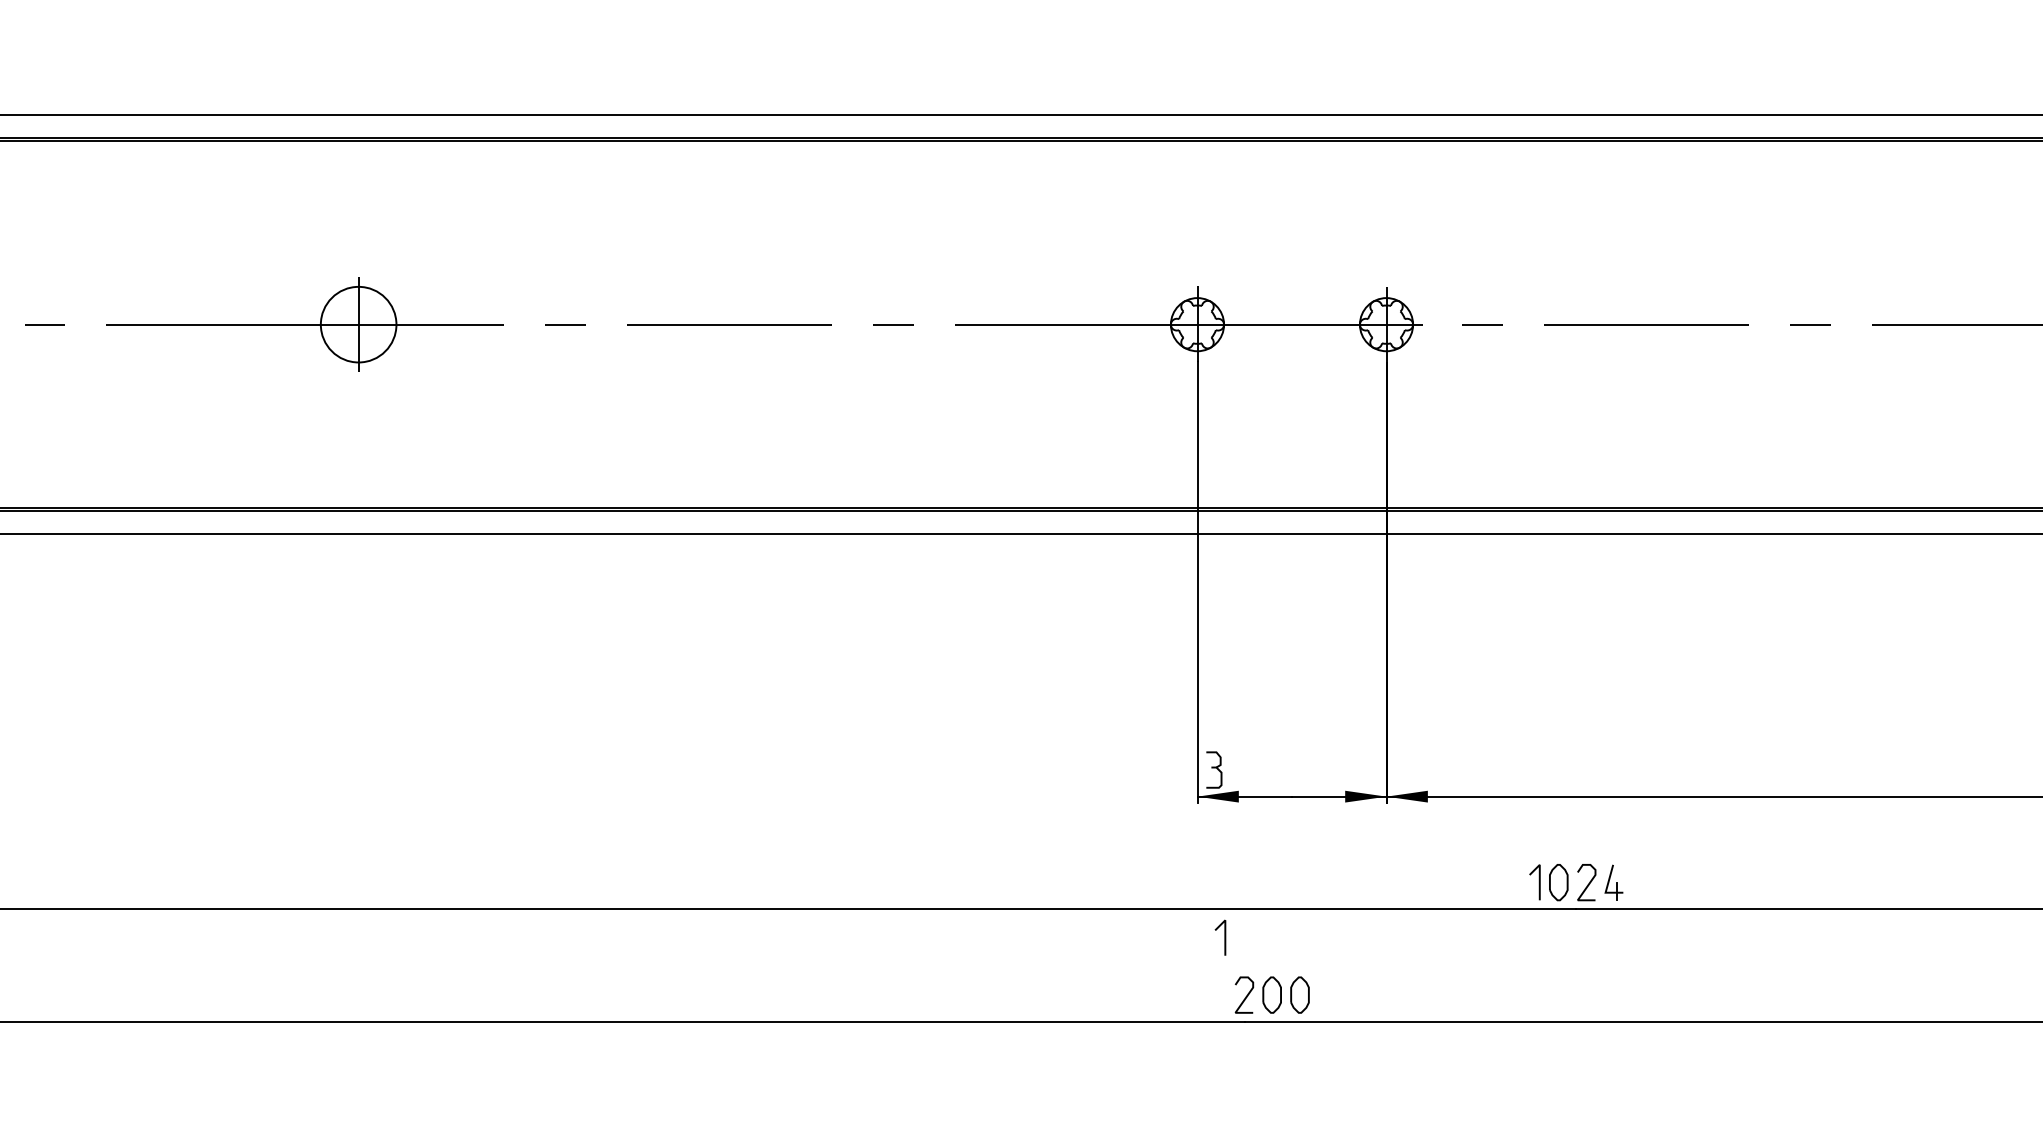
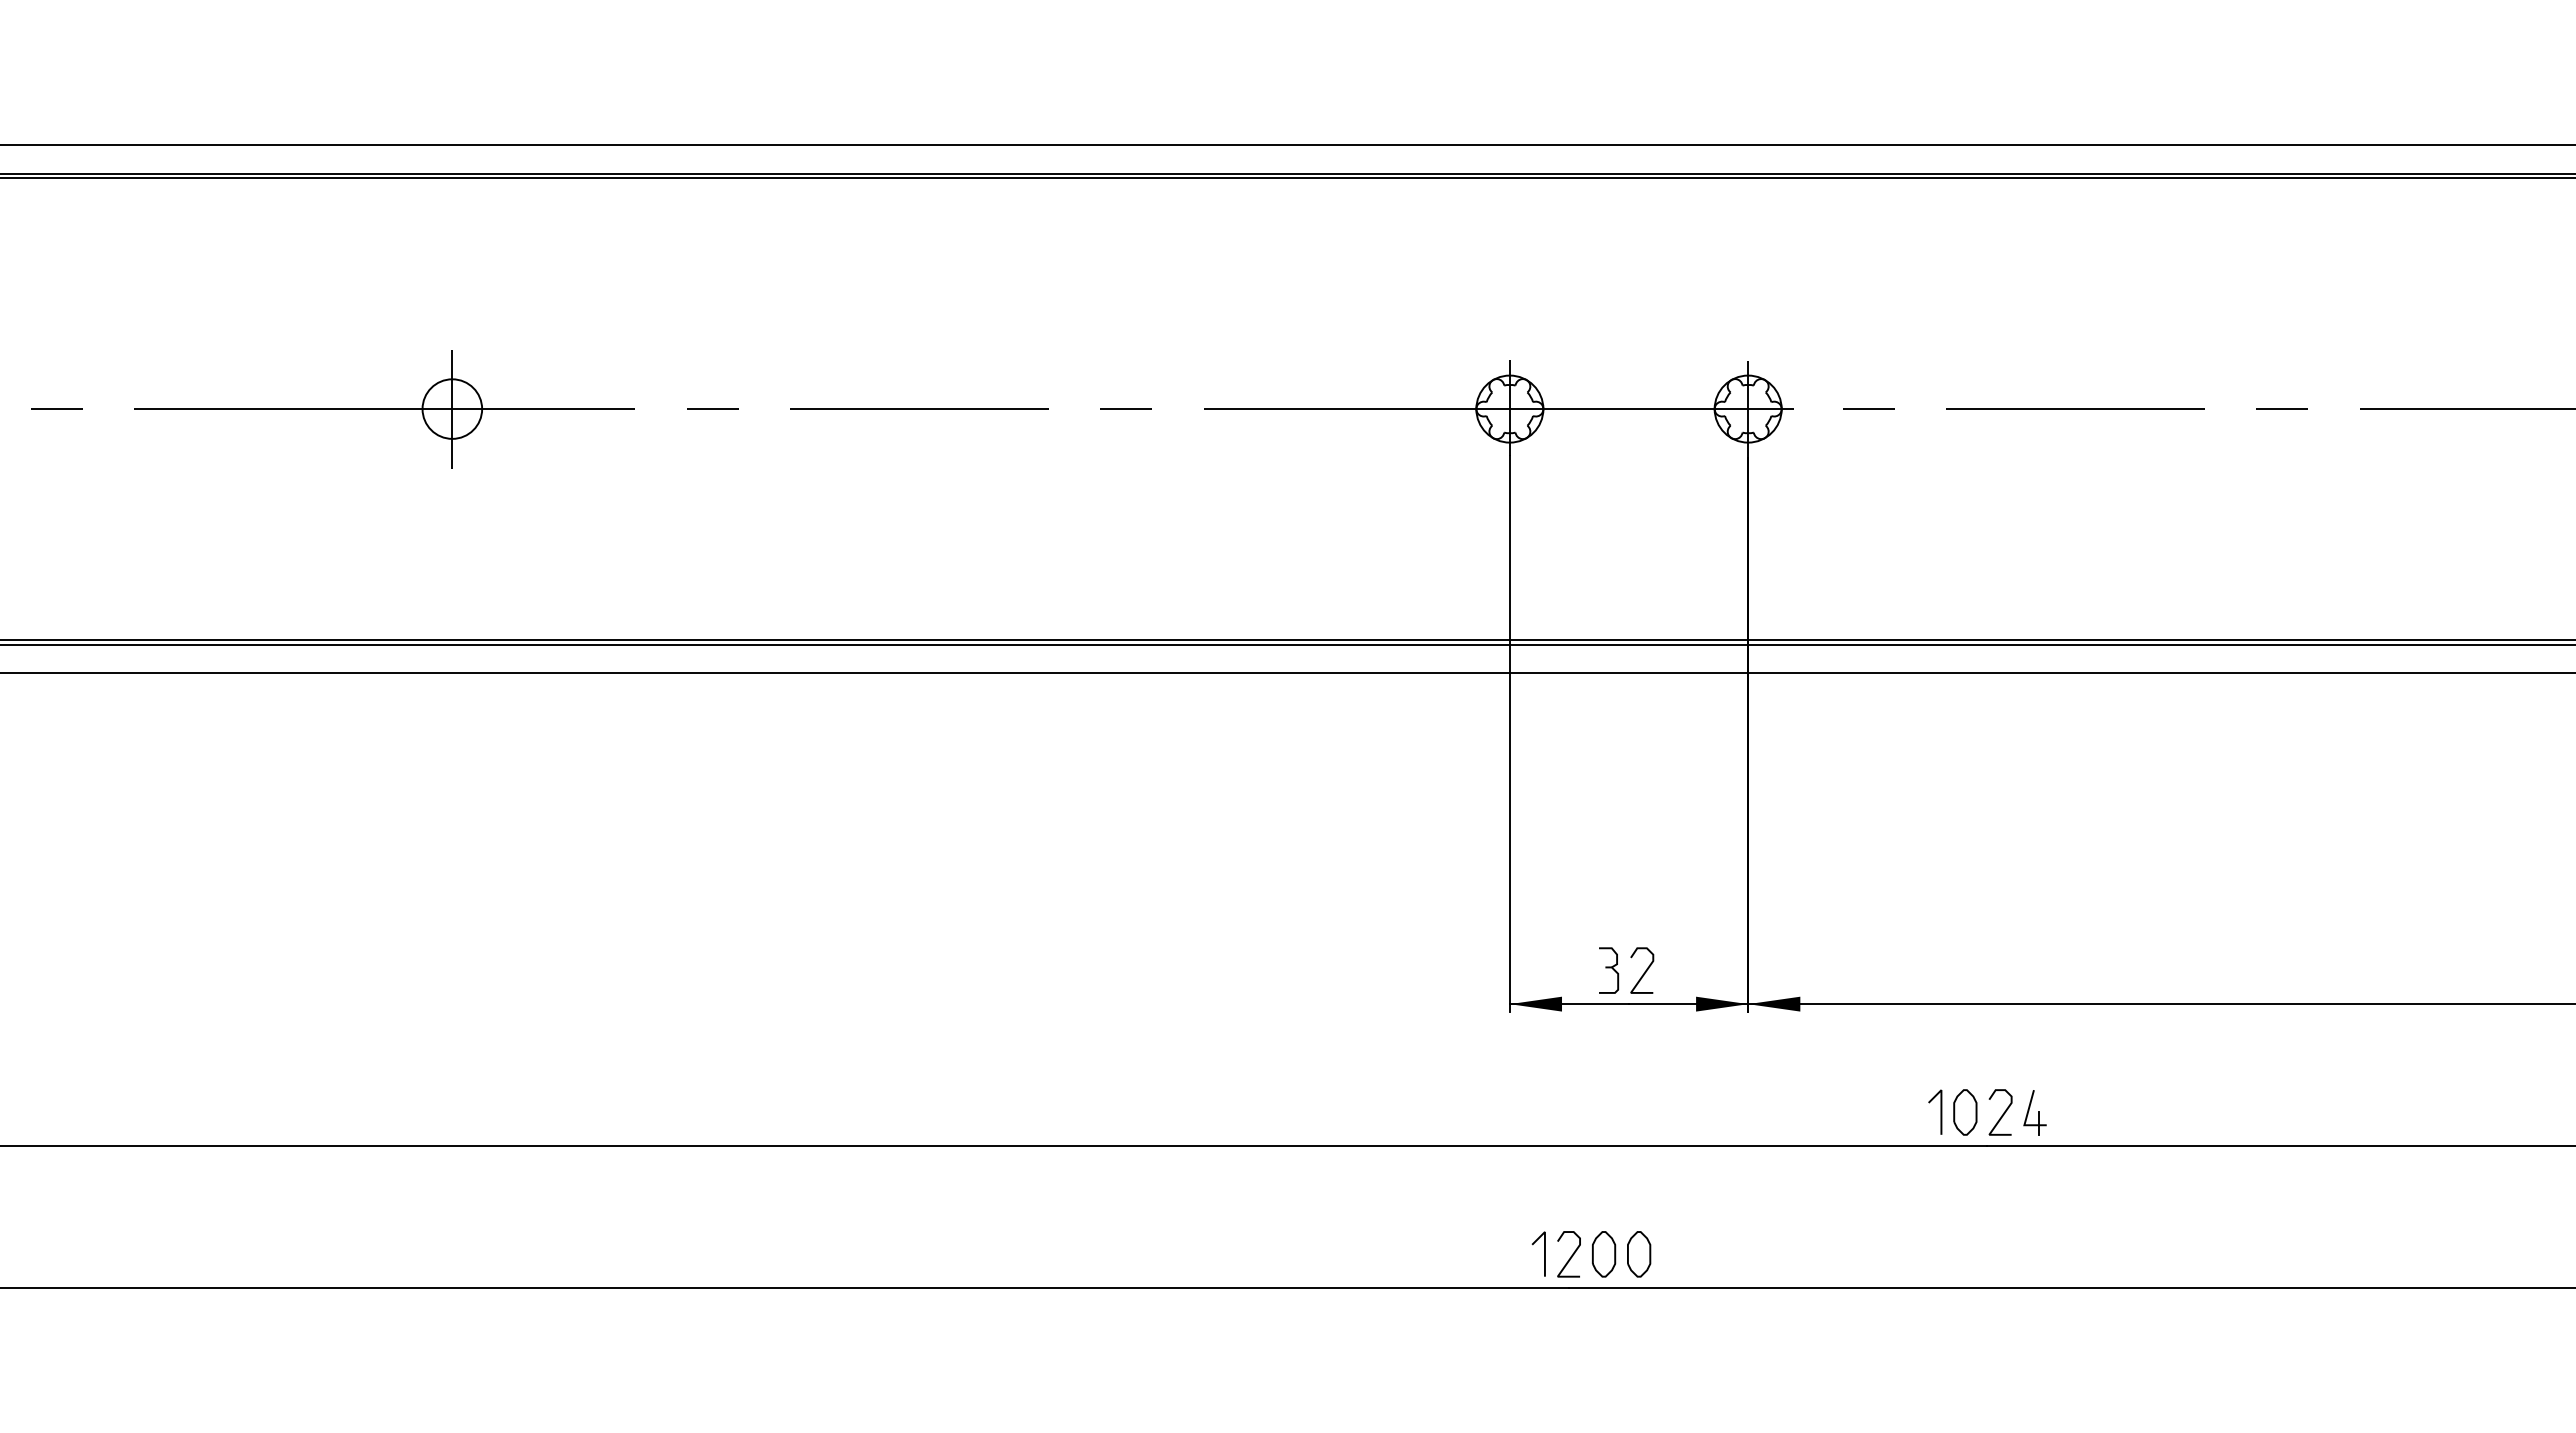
circle: (358, 324) -> (452, 408), size x0.62
part: (1214, 769) -> (1609, 970), moved
curve: (1304, 770) -> (1644, 971), added
line: (1224, 937) -> (1544, 1253), moved

